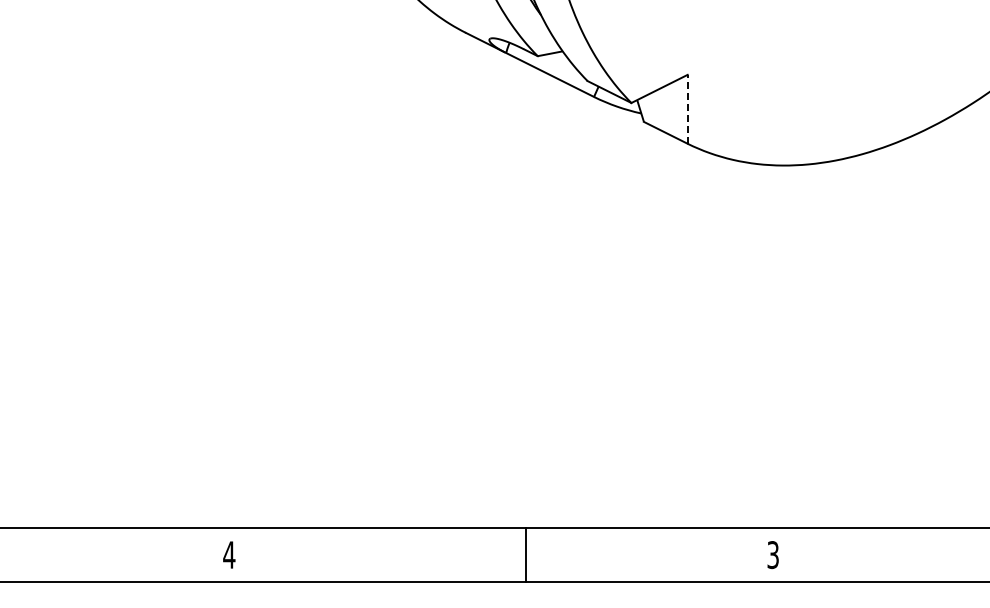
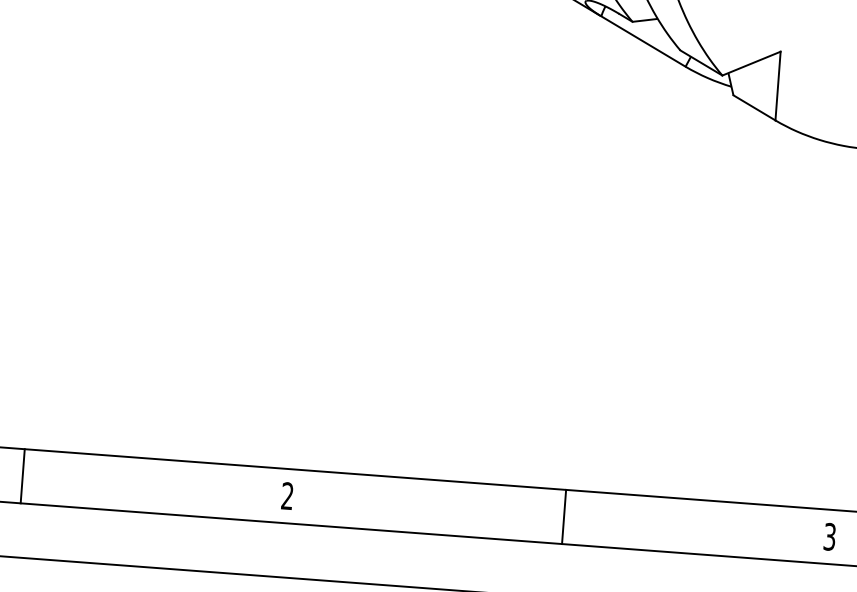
line: (687, 108) -> (777, 85), dashed -> solid
text: (229, 554) -> (287, 495), 4 -> 2
line: (525, 554) -> (563, 516), moved

